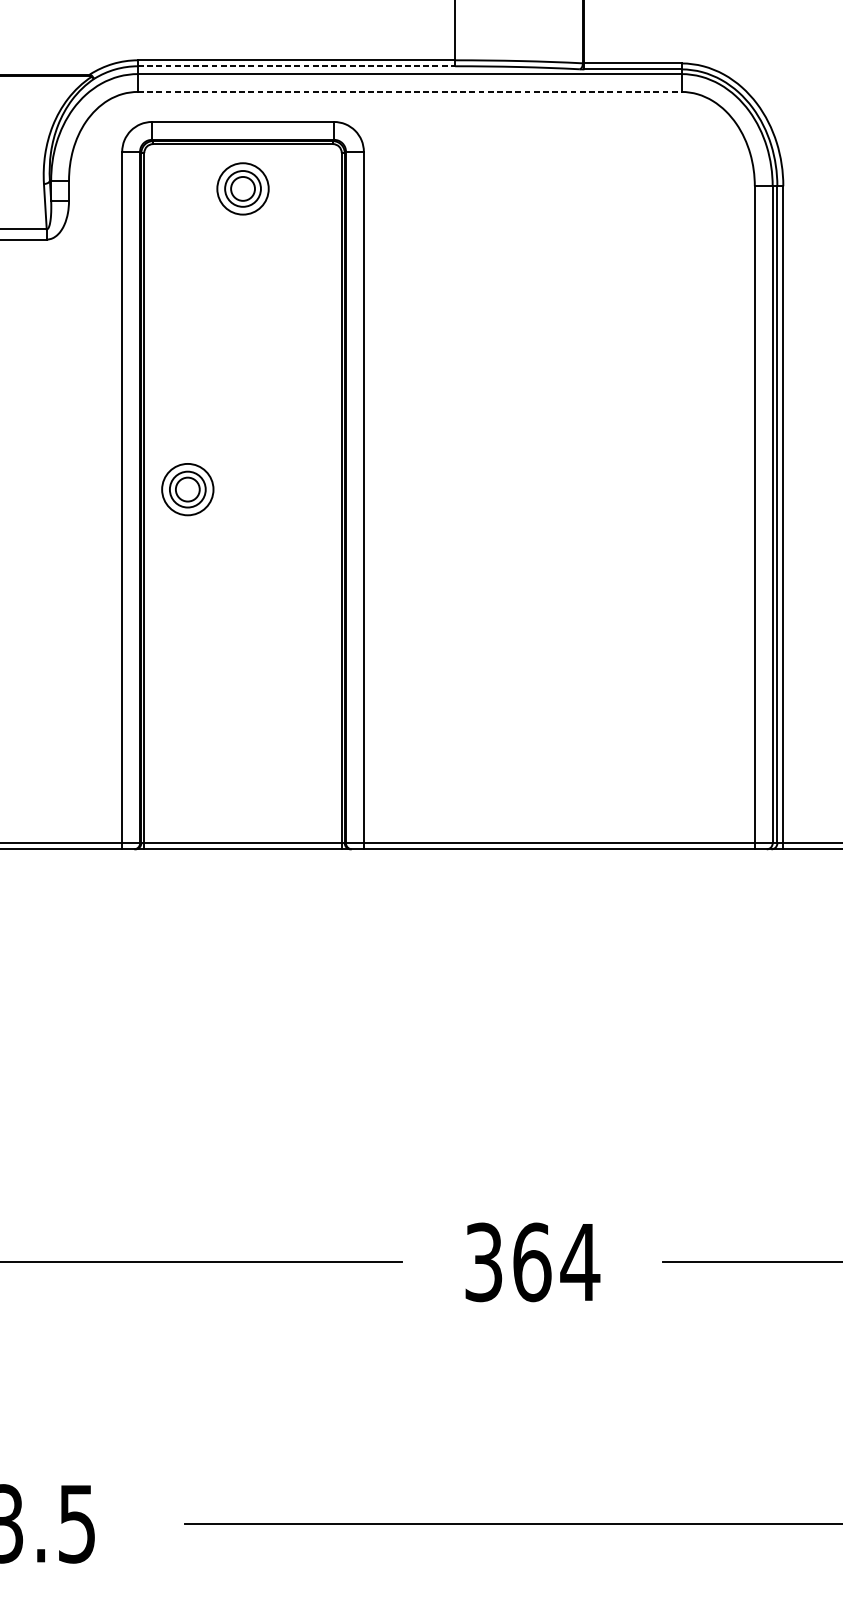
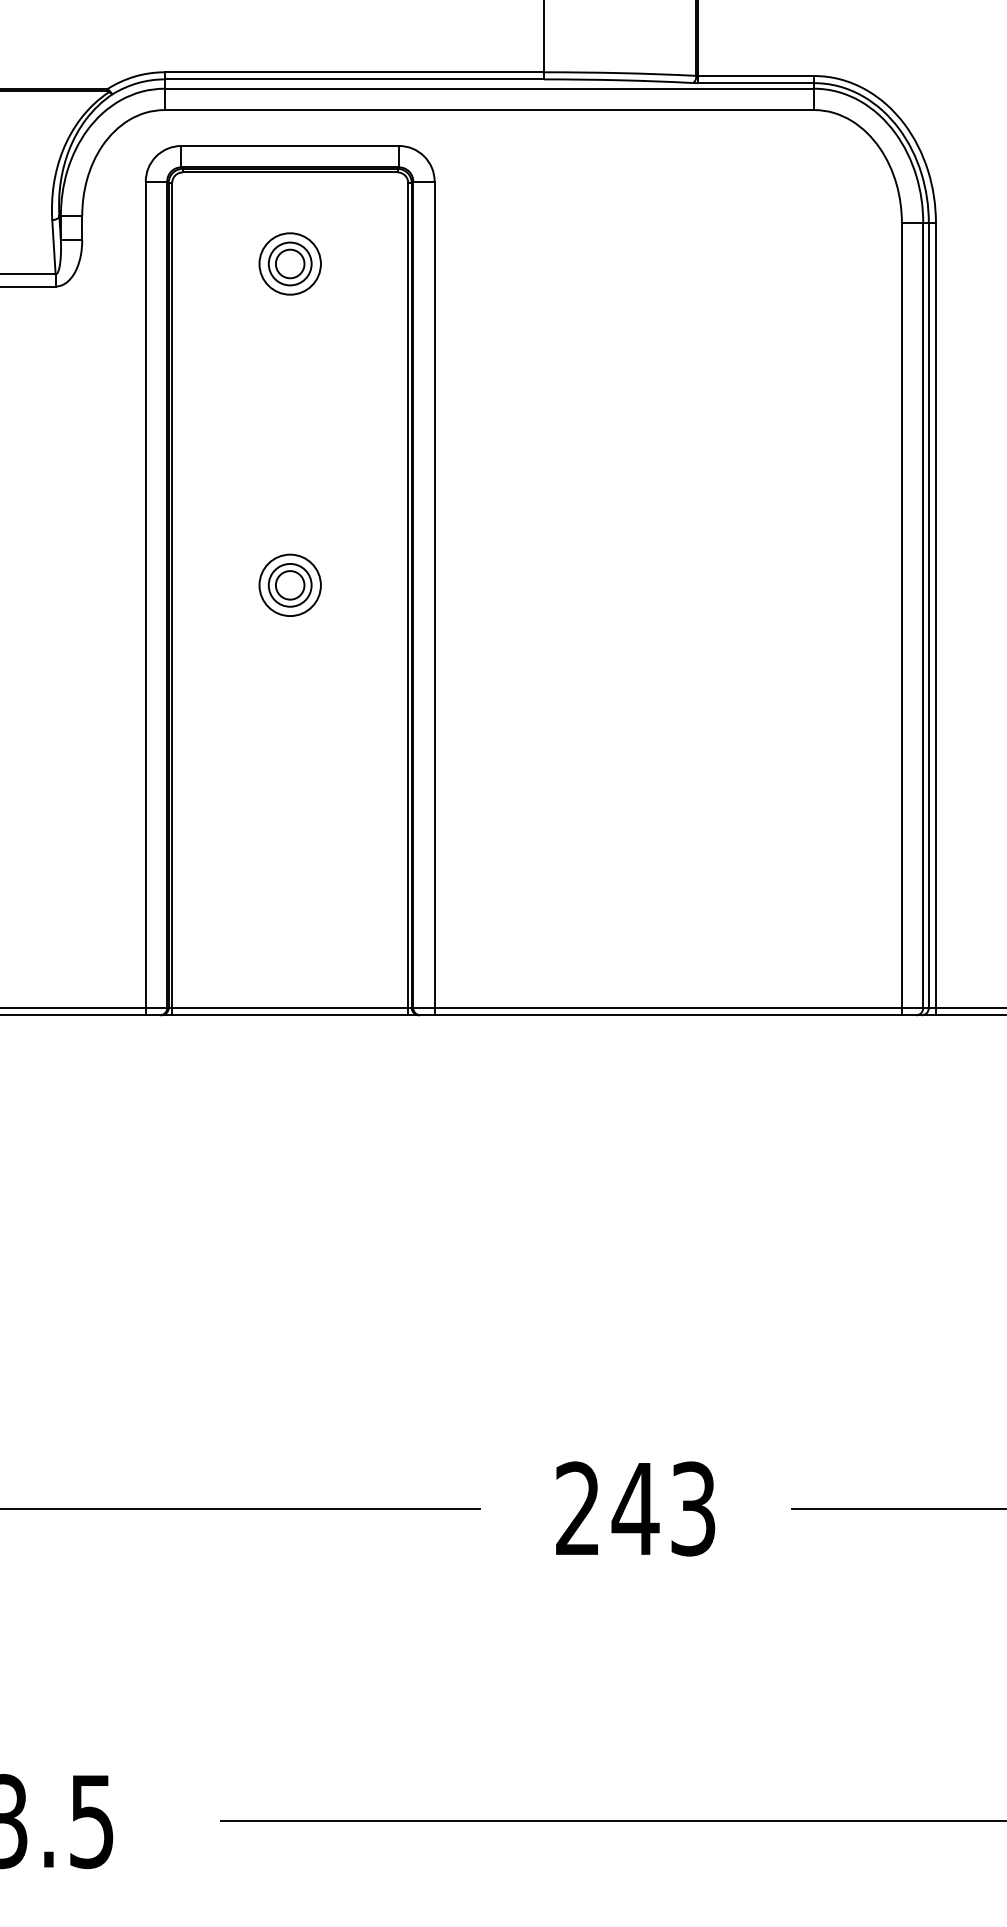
line: (296, 66) -> (354, 79), dashed -> solid
line: (409, 92) -> (489, 110), dashed -> solid
part: (242, 188) -> (289, 263), moved
part: (187, 488) -> (289, 584), moved
text: (532, 1262) -> (636, 1508), 364 -> 243

